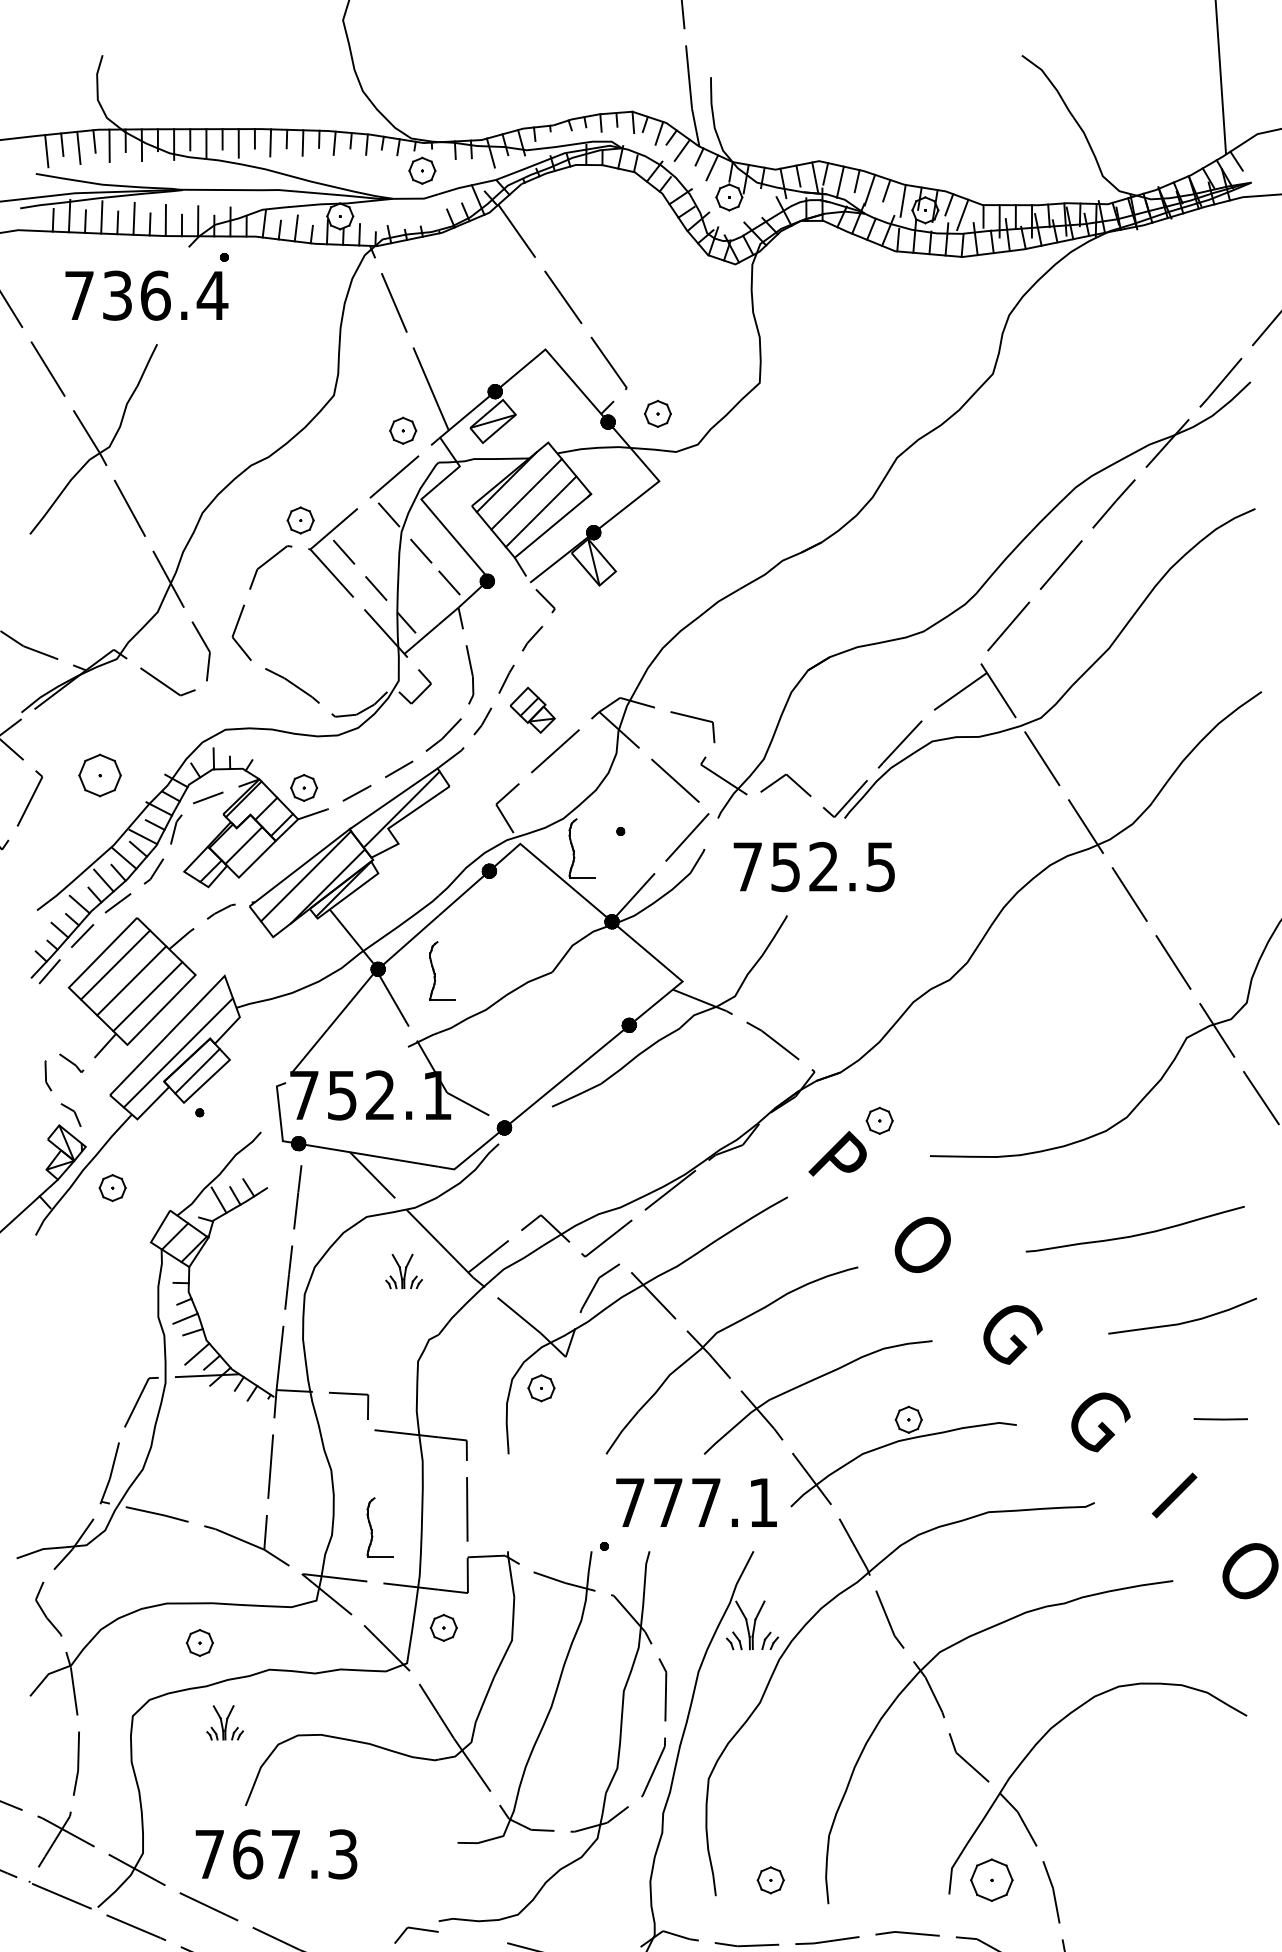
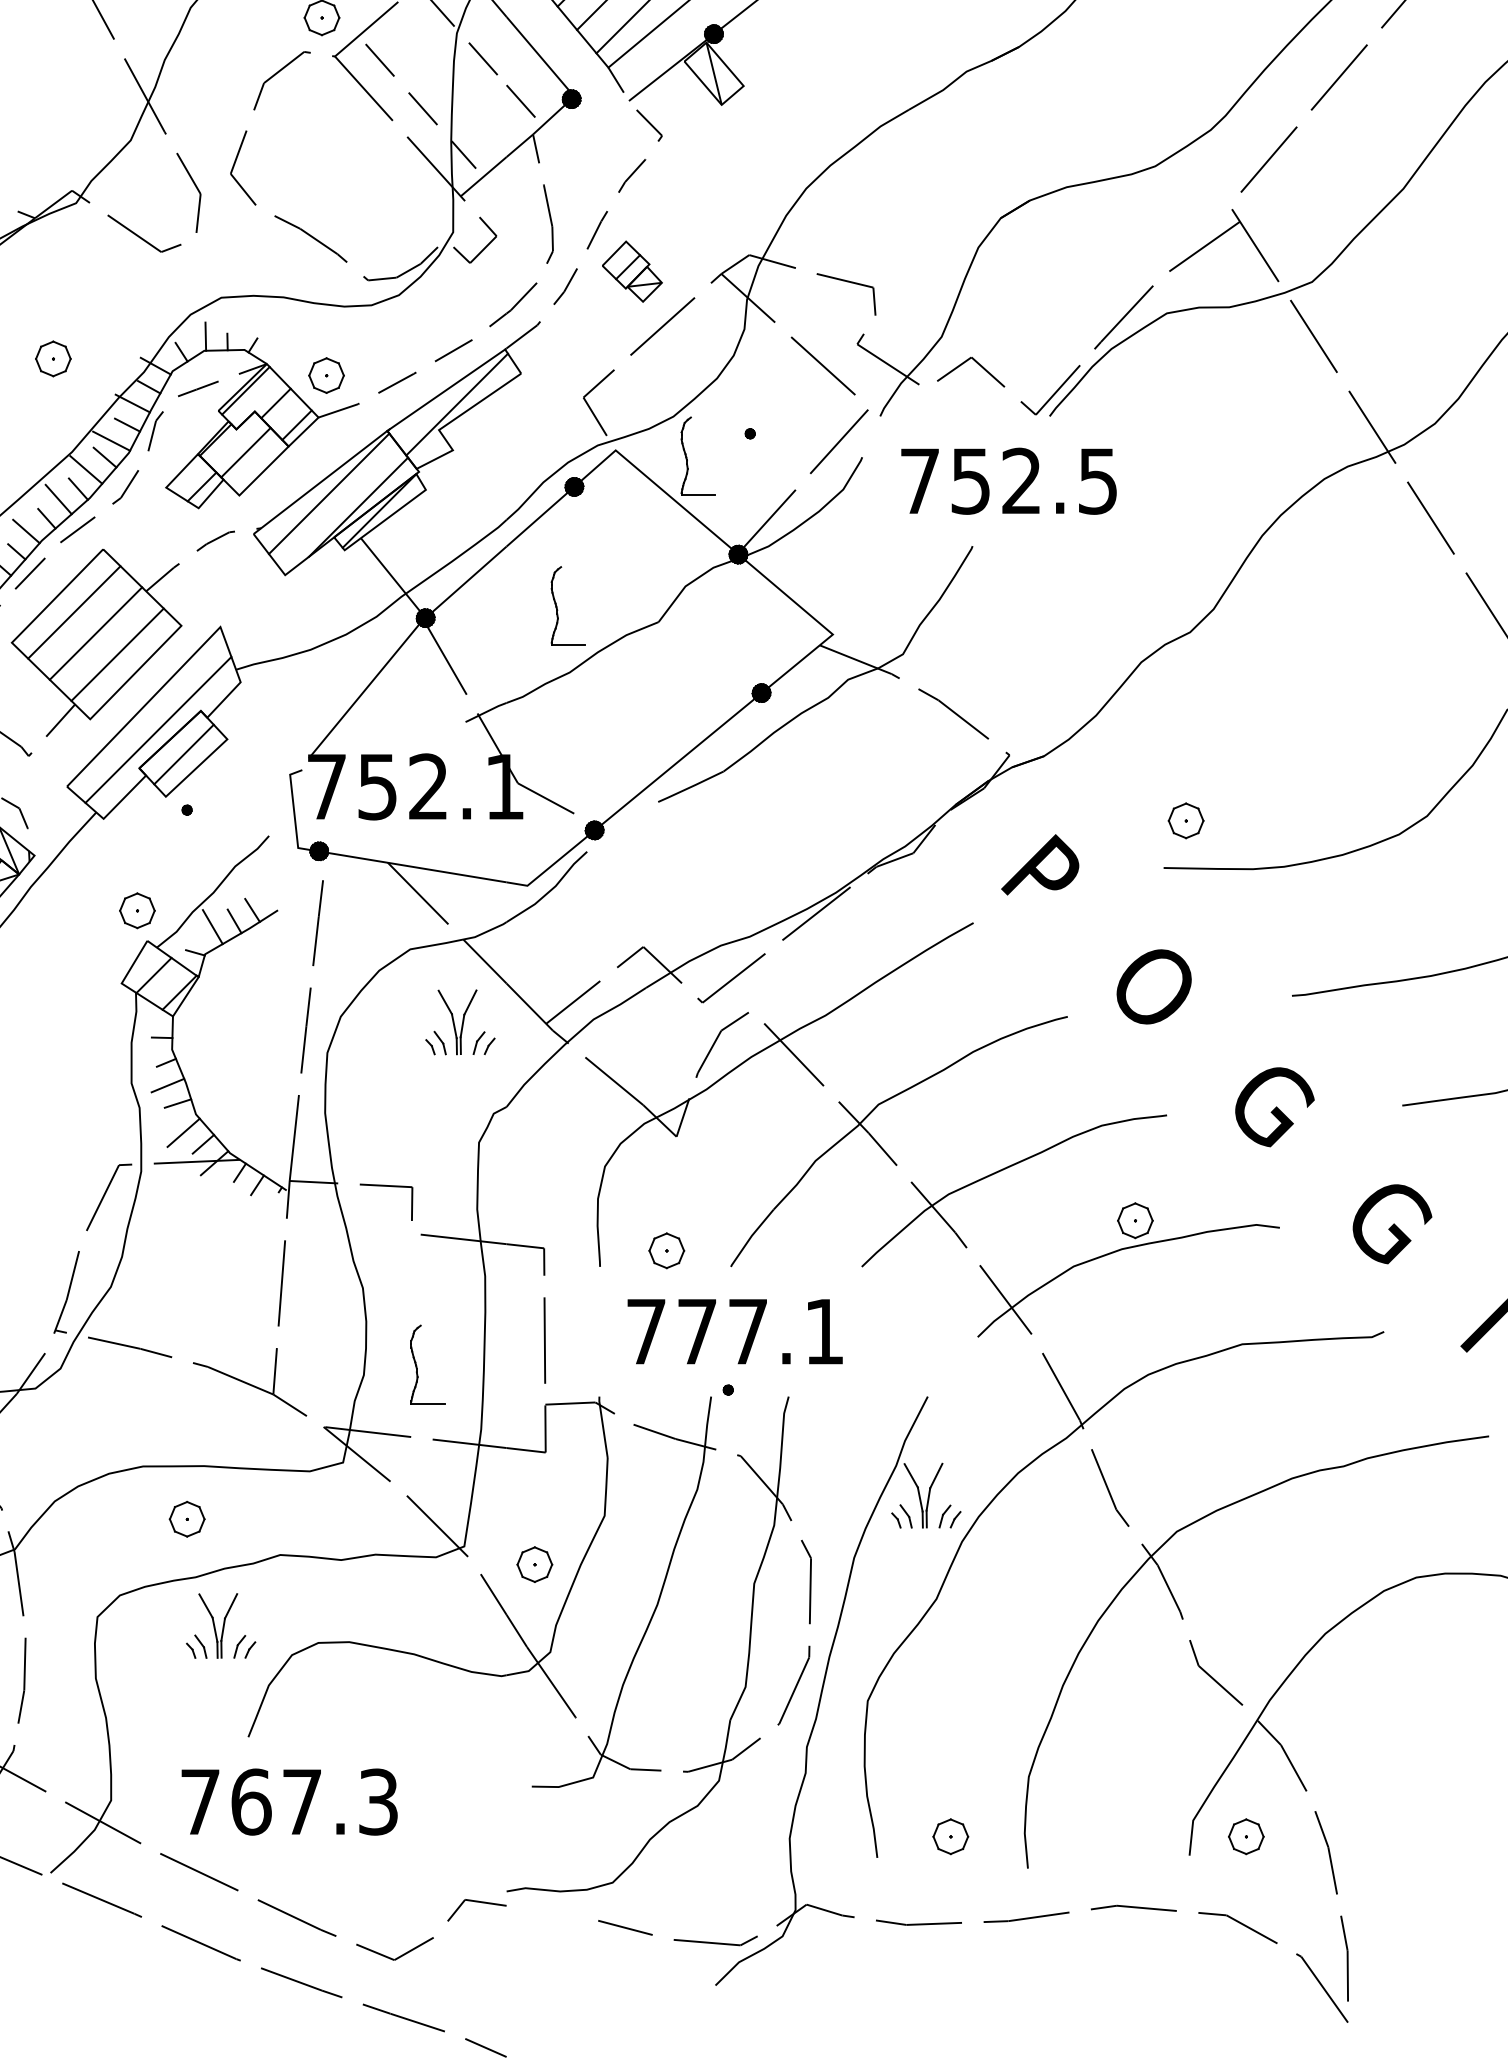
part: (99, 775) -> (52, 358), size x0.62
part: (435, 973) -> (558, 609), moved
part: (879, 1120) -> (1185, 820), moved
part: (112, 1188) -> (137, 911), moved
part: (403, 1271) -> (459, 1022), size x1.43
part: (541, 1388) -> (666, 1251), moved
text: (696, 1502) -> (735, 1331), moved
part: (443, 1627) -> (534, 1564), moved
part: (224, 1722) -> (220, 1625), size x1.43
part: (991, 1880) -> (1246, 1836), size x0.62

